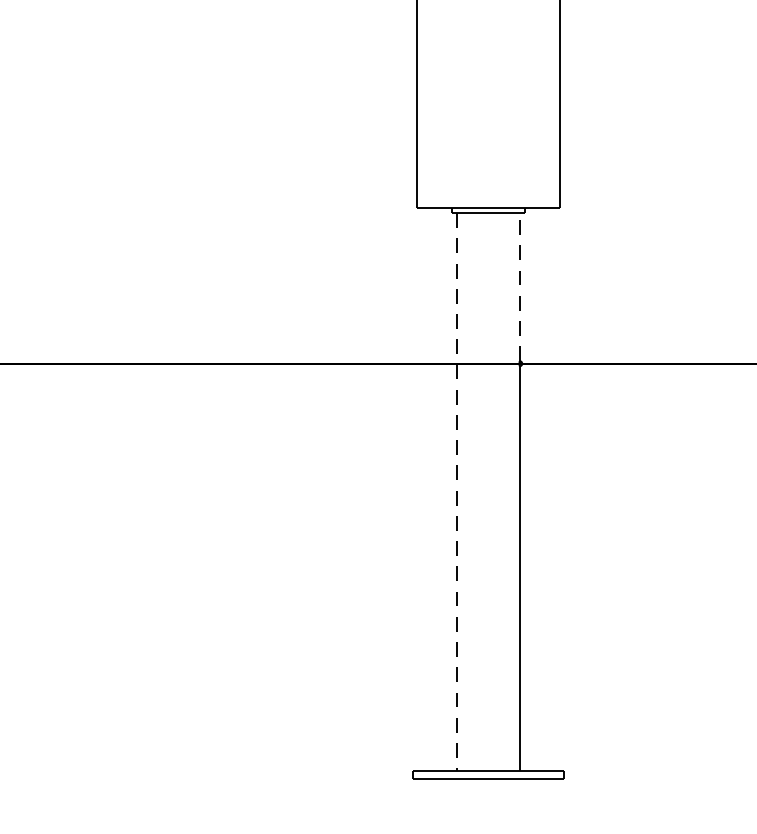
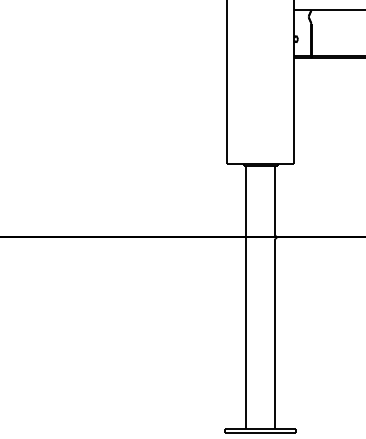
line: (519, 287) -> (275, 201), dashed -> solid
line: (456, 493) -> (245, 298), dashed -> solid

